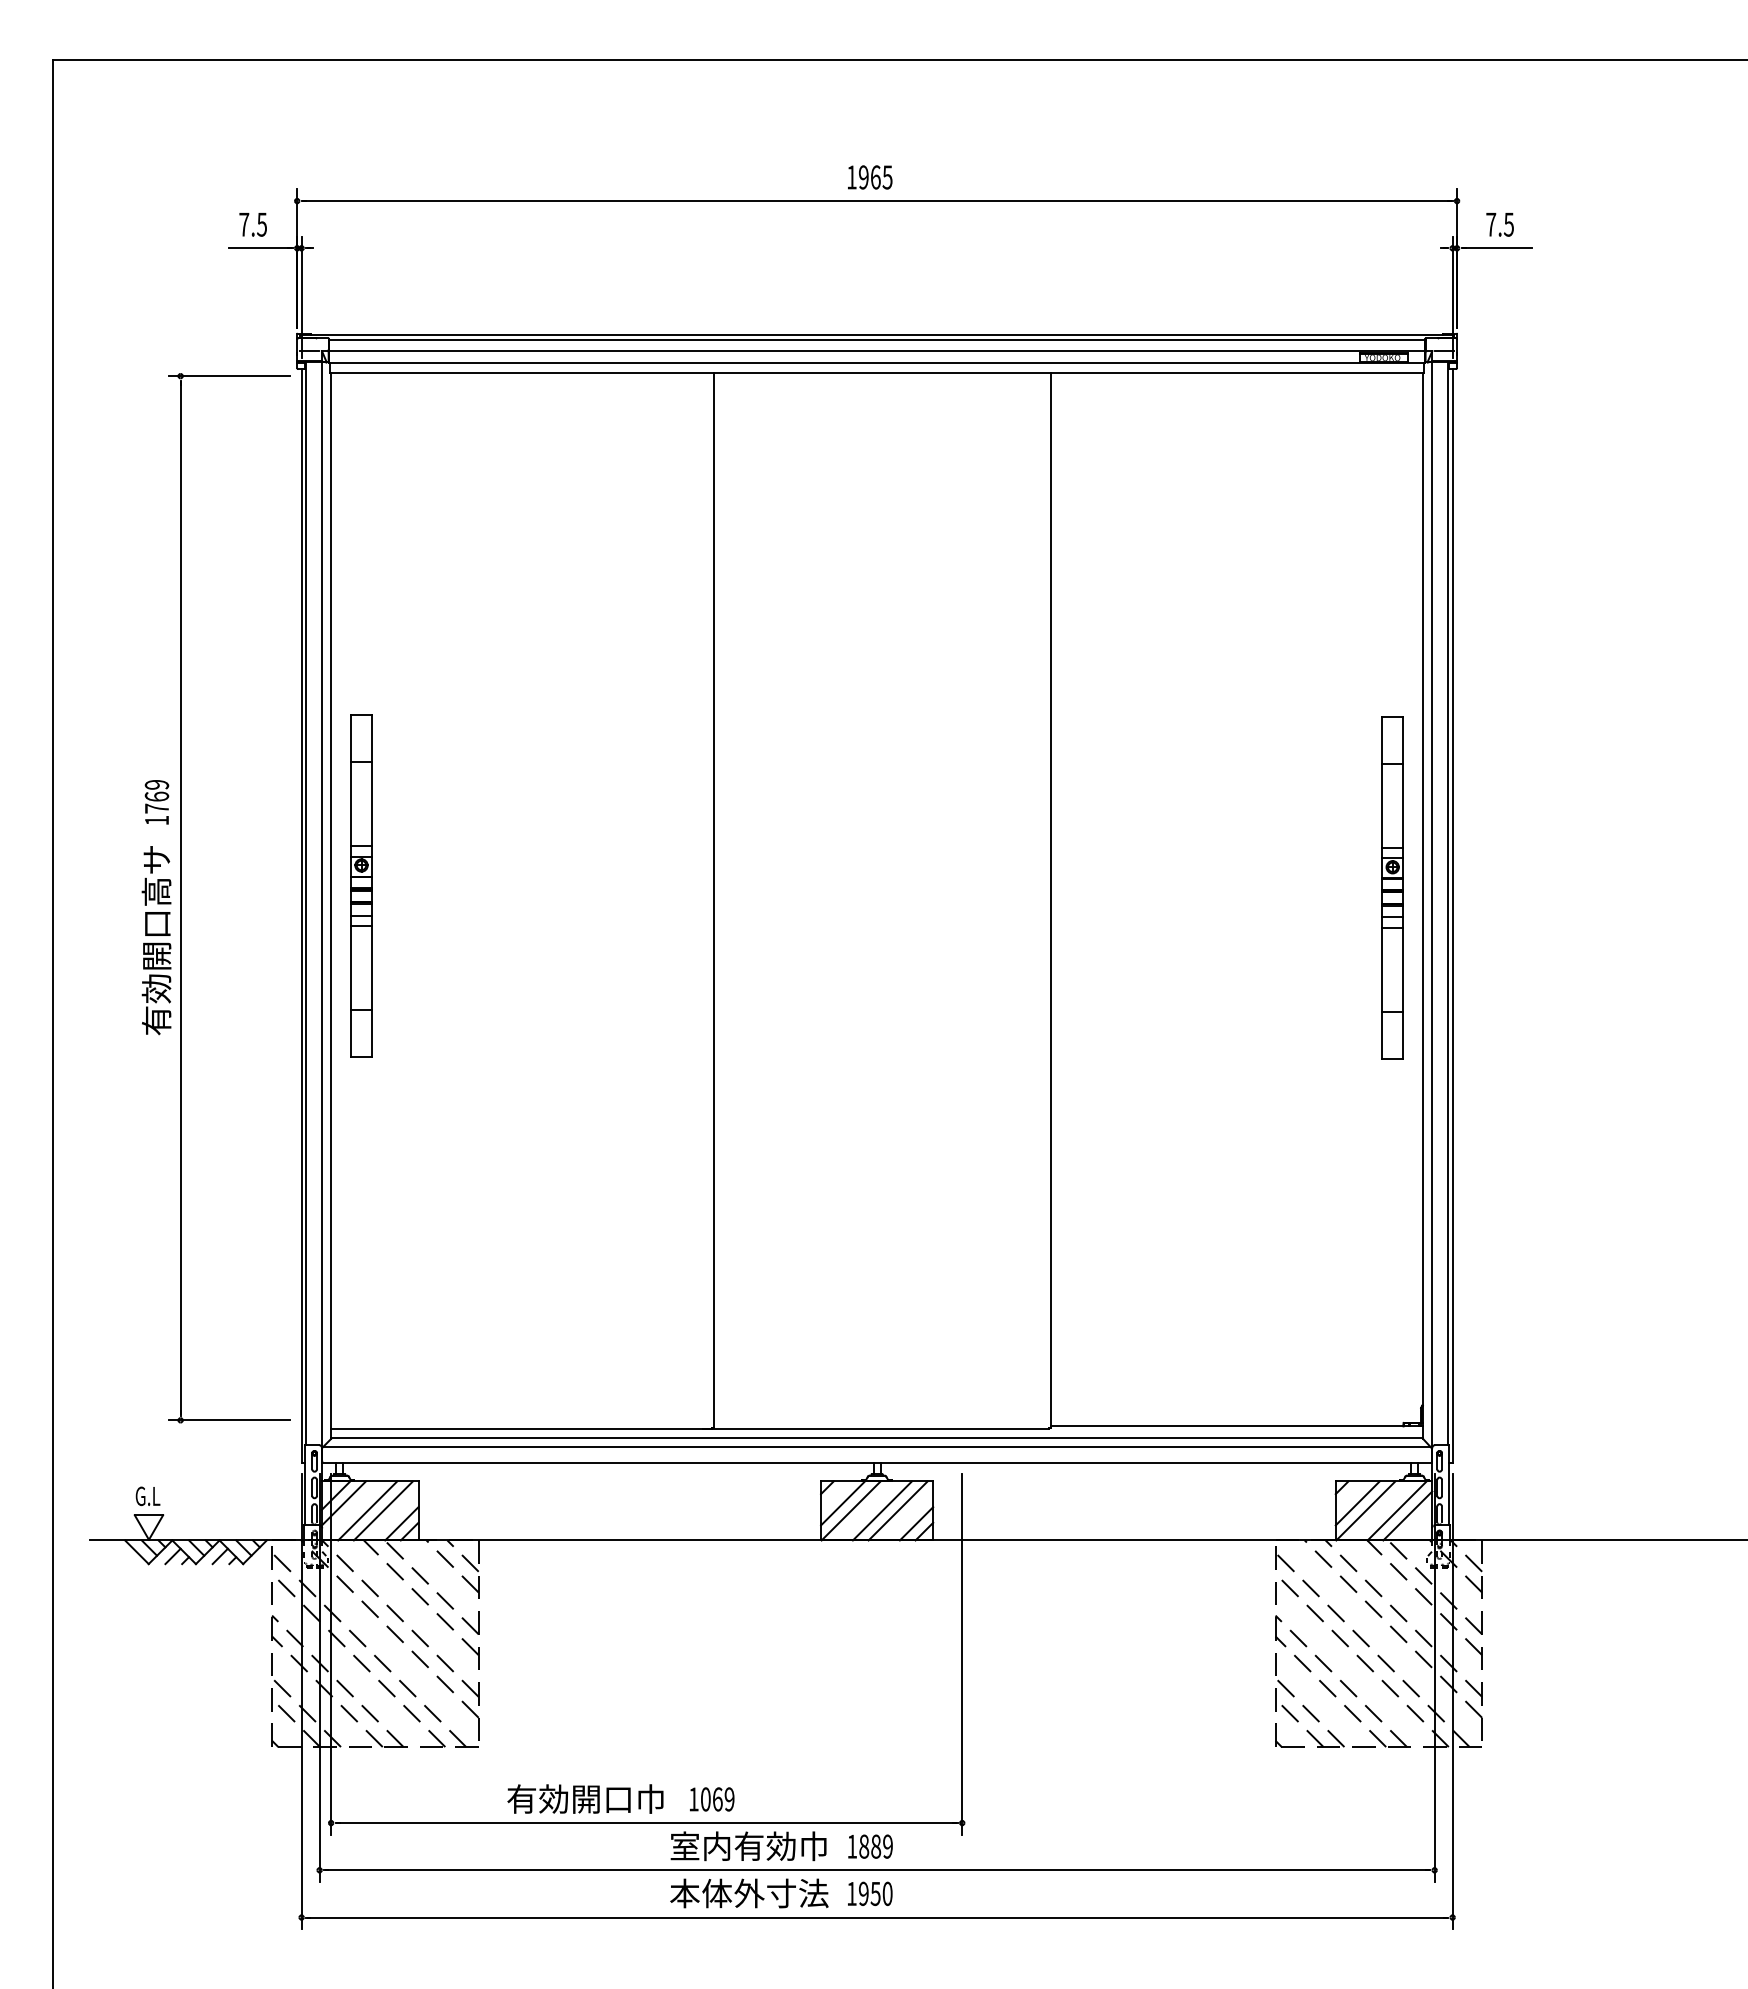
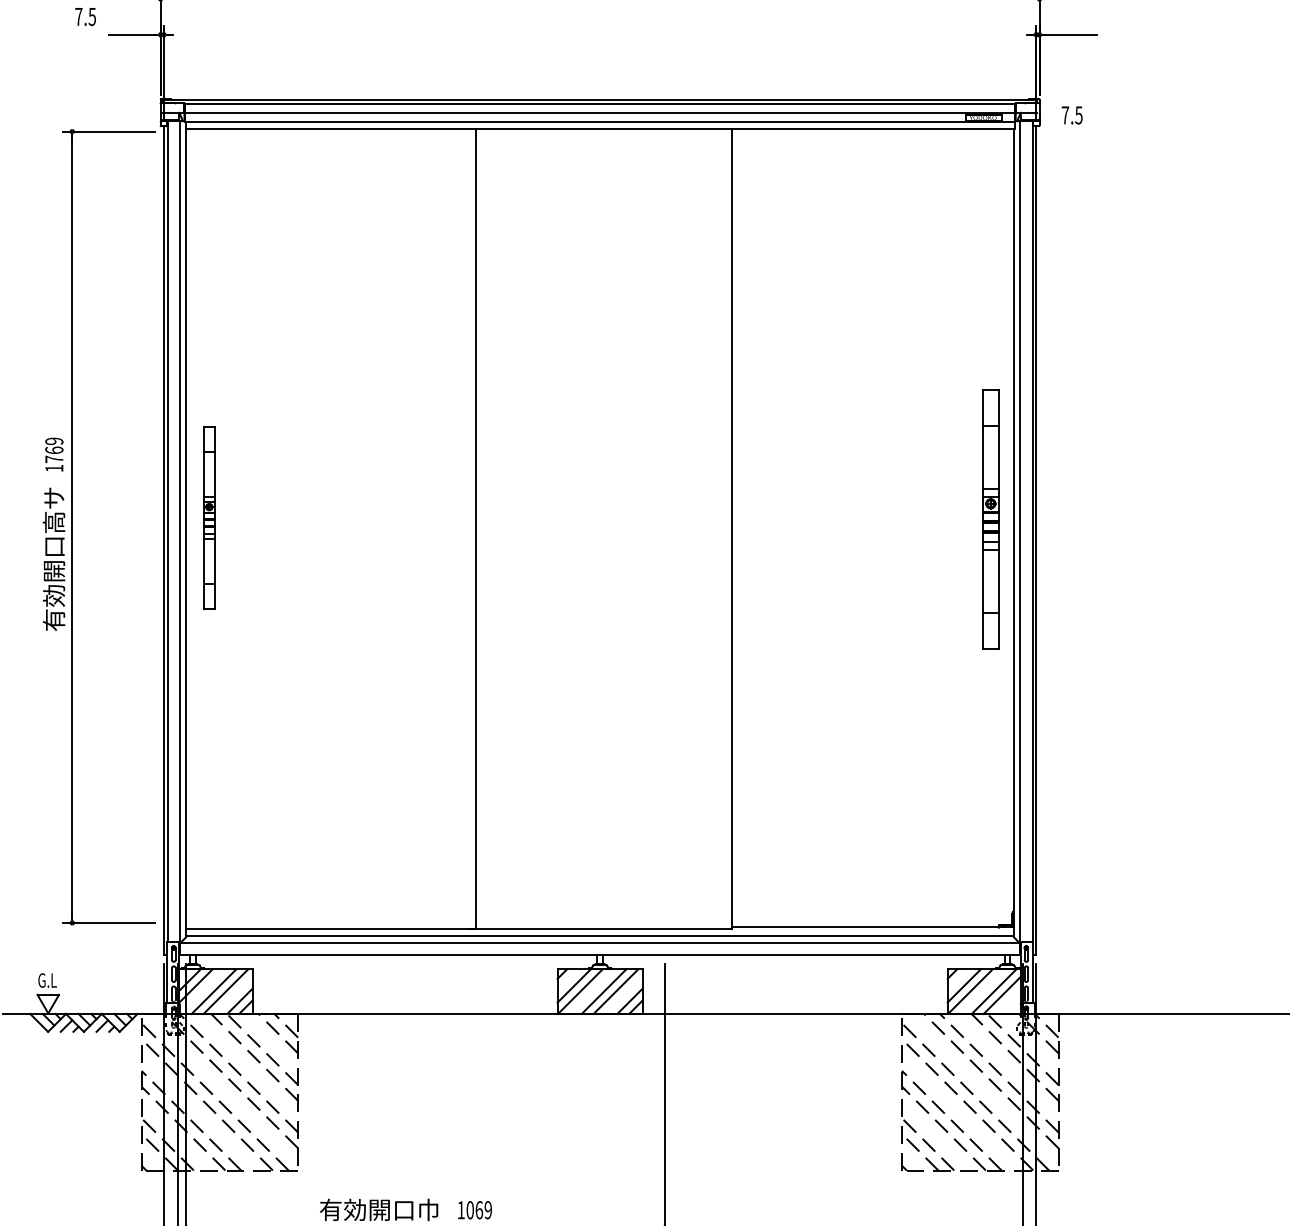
text: (252, 224) -> (85, 16), moved
text: (1499, 224) -> (1071, 115), moved
part: (361, 885) -> (209, 517), size x0.7

